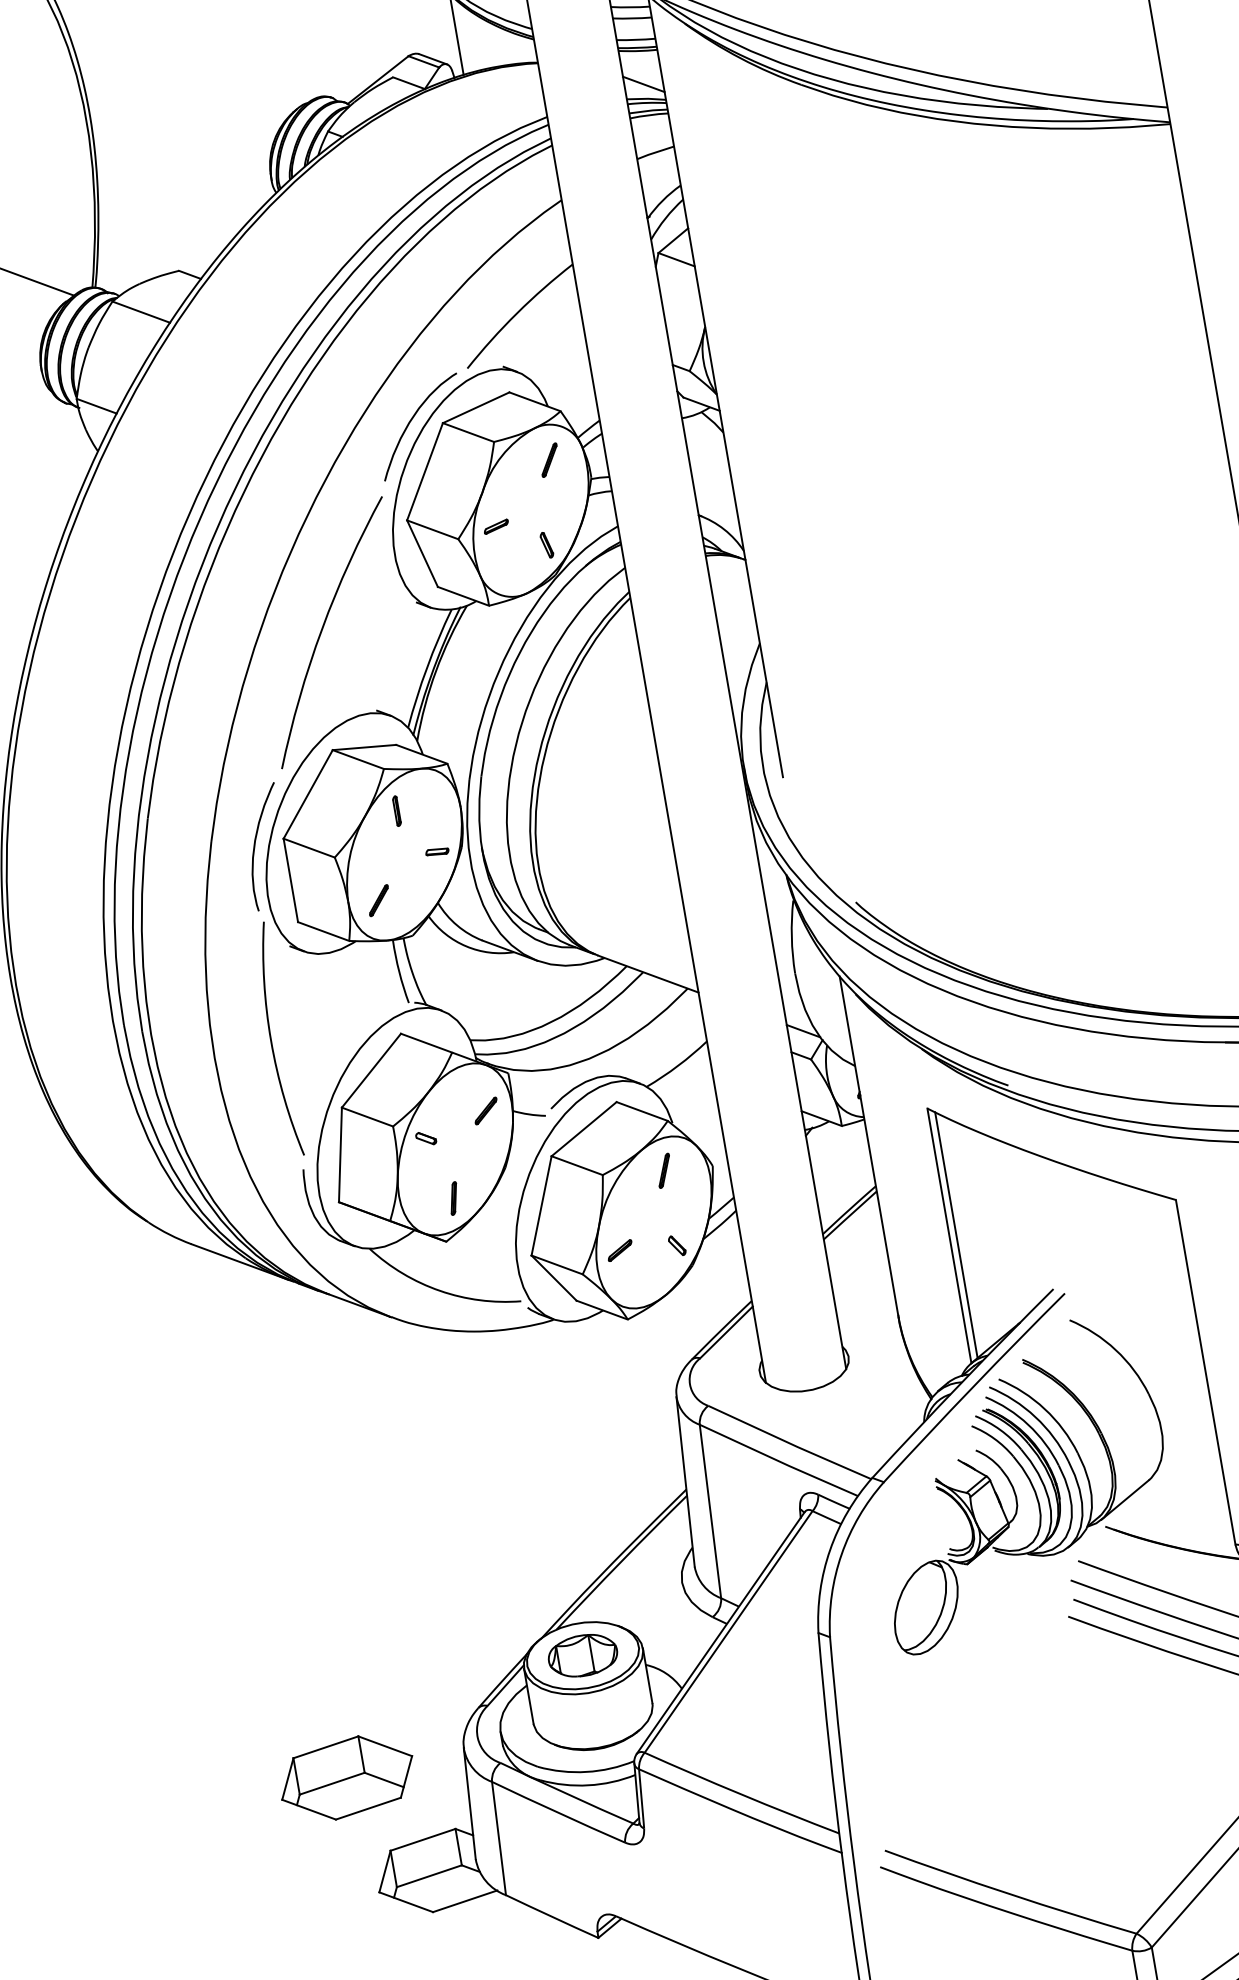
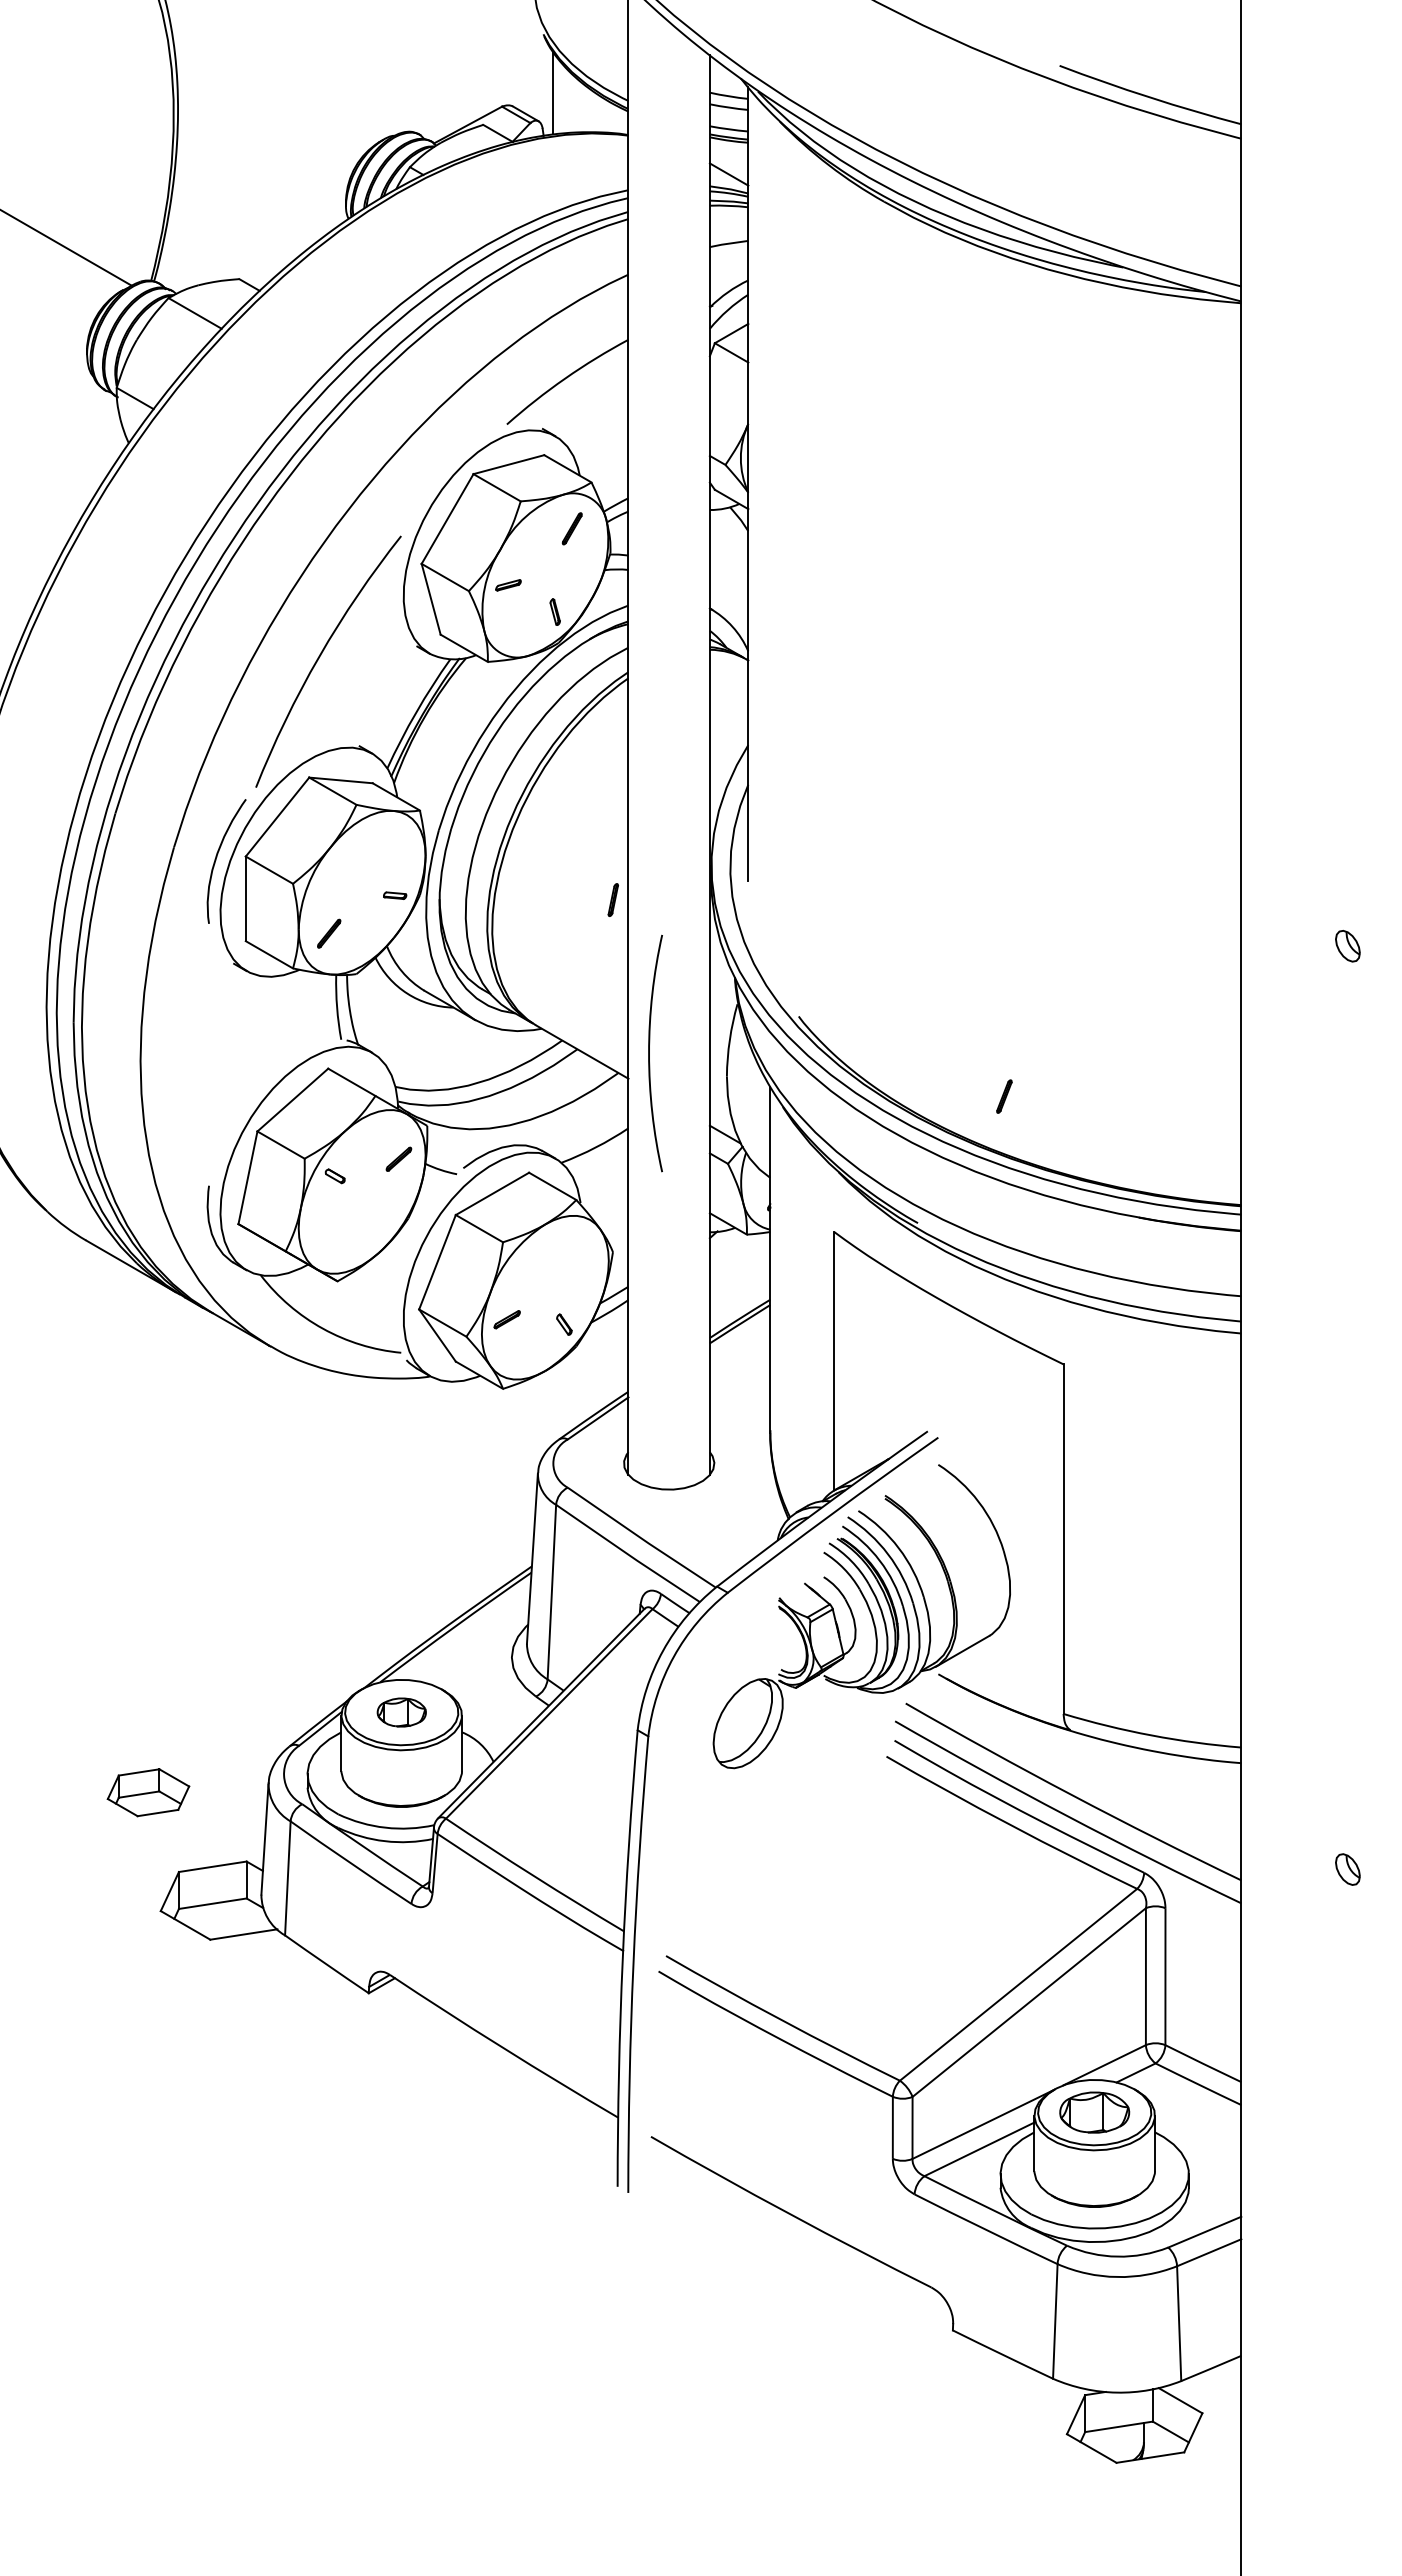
curve: (412, 420) -> (443, 466), removed
part: (396, 811) -> (361, 848), removed
arc: (271, 1040) -> (649, 1053), moved
part: (664, 1170) -> (1004, 1096), moved
part: (452, 1198) -> (612, 899), moved
line: (956, 1234) -> (841, 1361), removed
part: (582, 1655) -> (401, 1712), size x0.7
part: (347, 1777) -> (148, 1792), size x0.6

